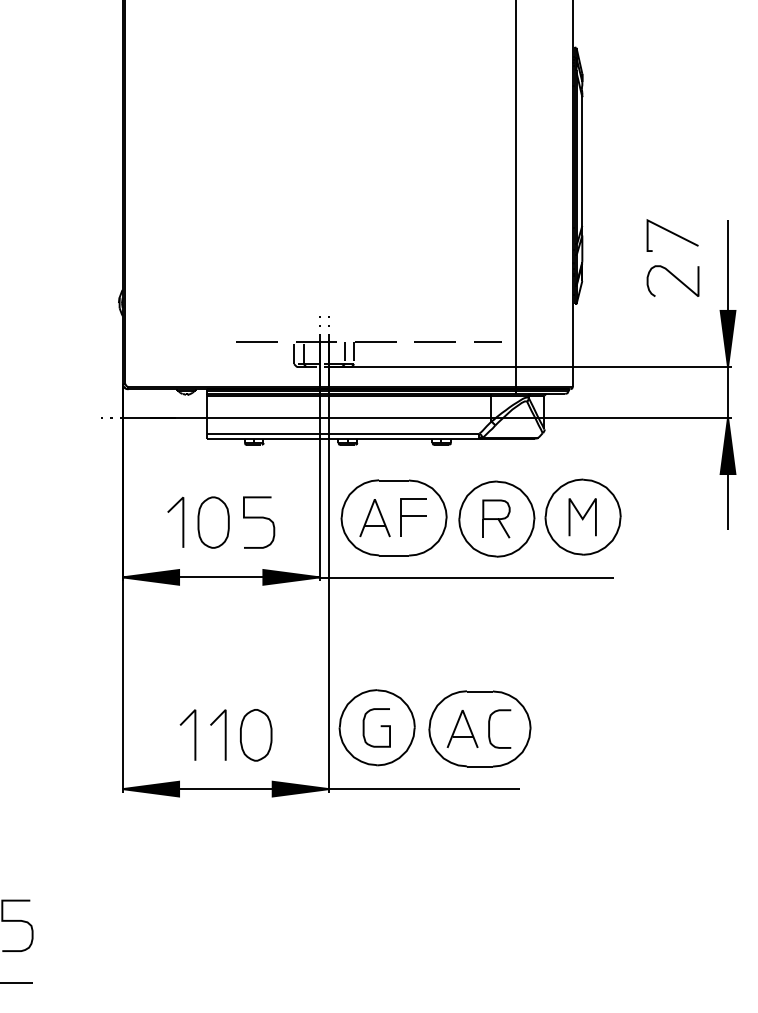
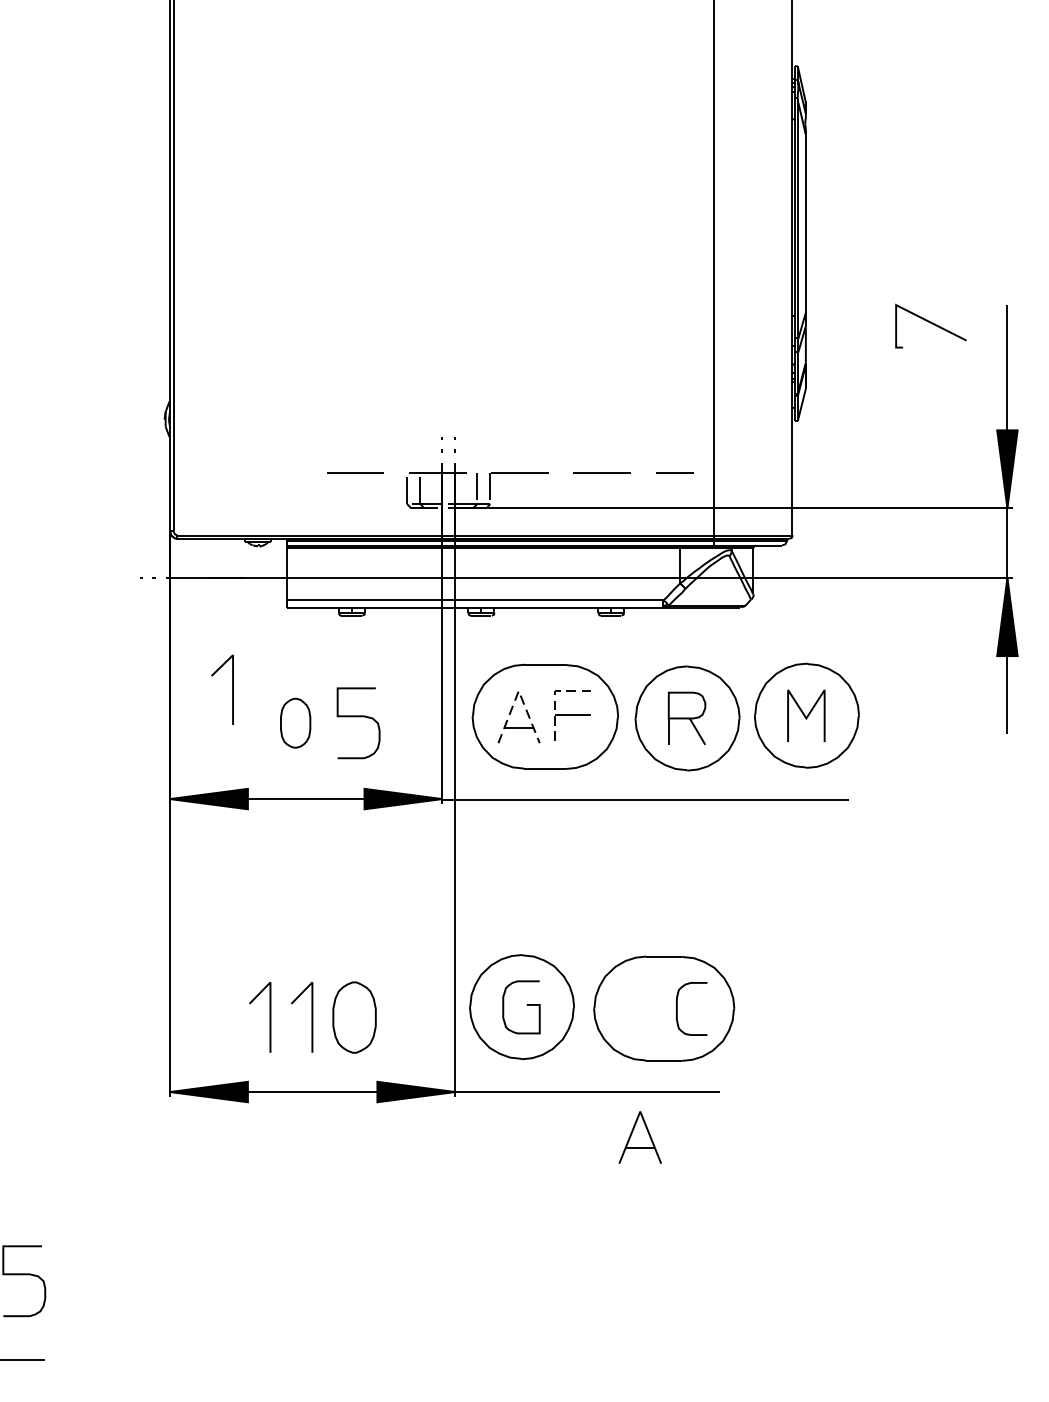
curve: (674, 277) -> (933, 384), removed
line: (374, 499) -> (518, 691), solid -> dashed
line: (401, 504) -> (555, 698), solid -> dashed
line: (182, 521) -> (231, 688), moved
part: (213, 522) -> (295, 723), size x0.7
part: (462, 728) -> (640, 1136), moved

